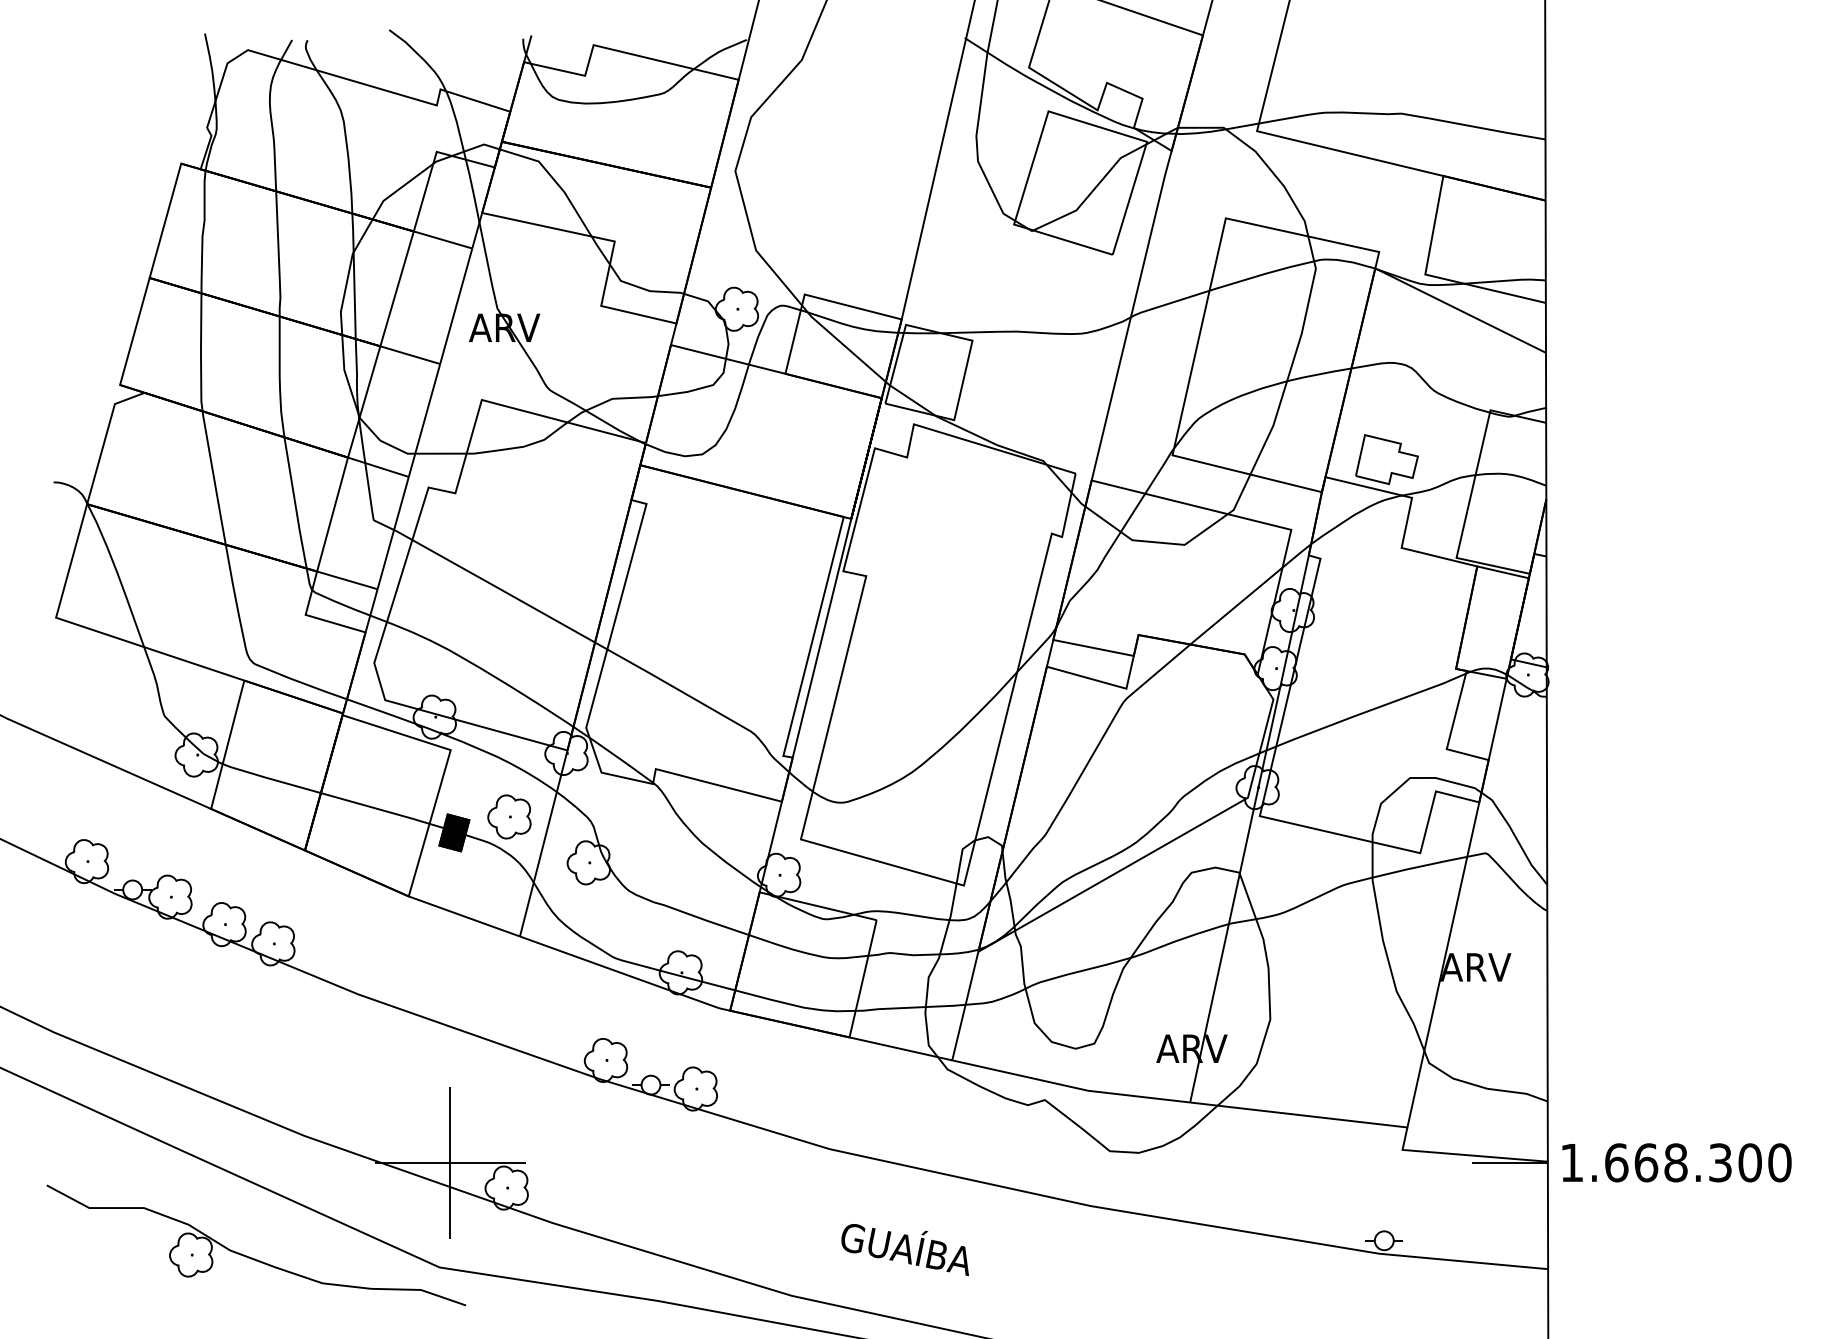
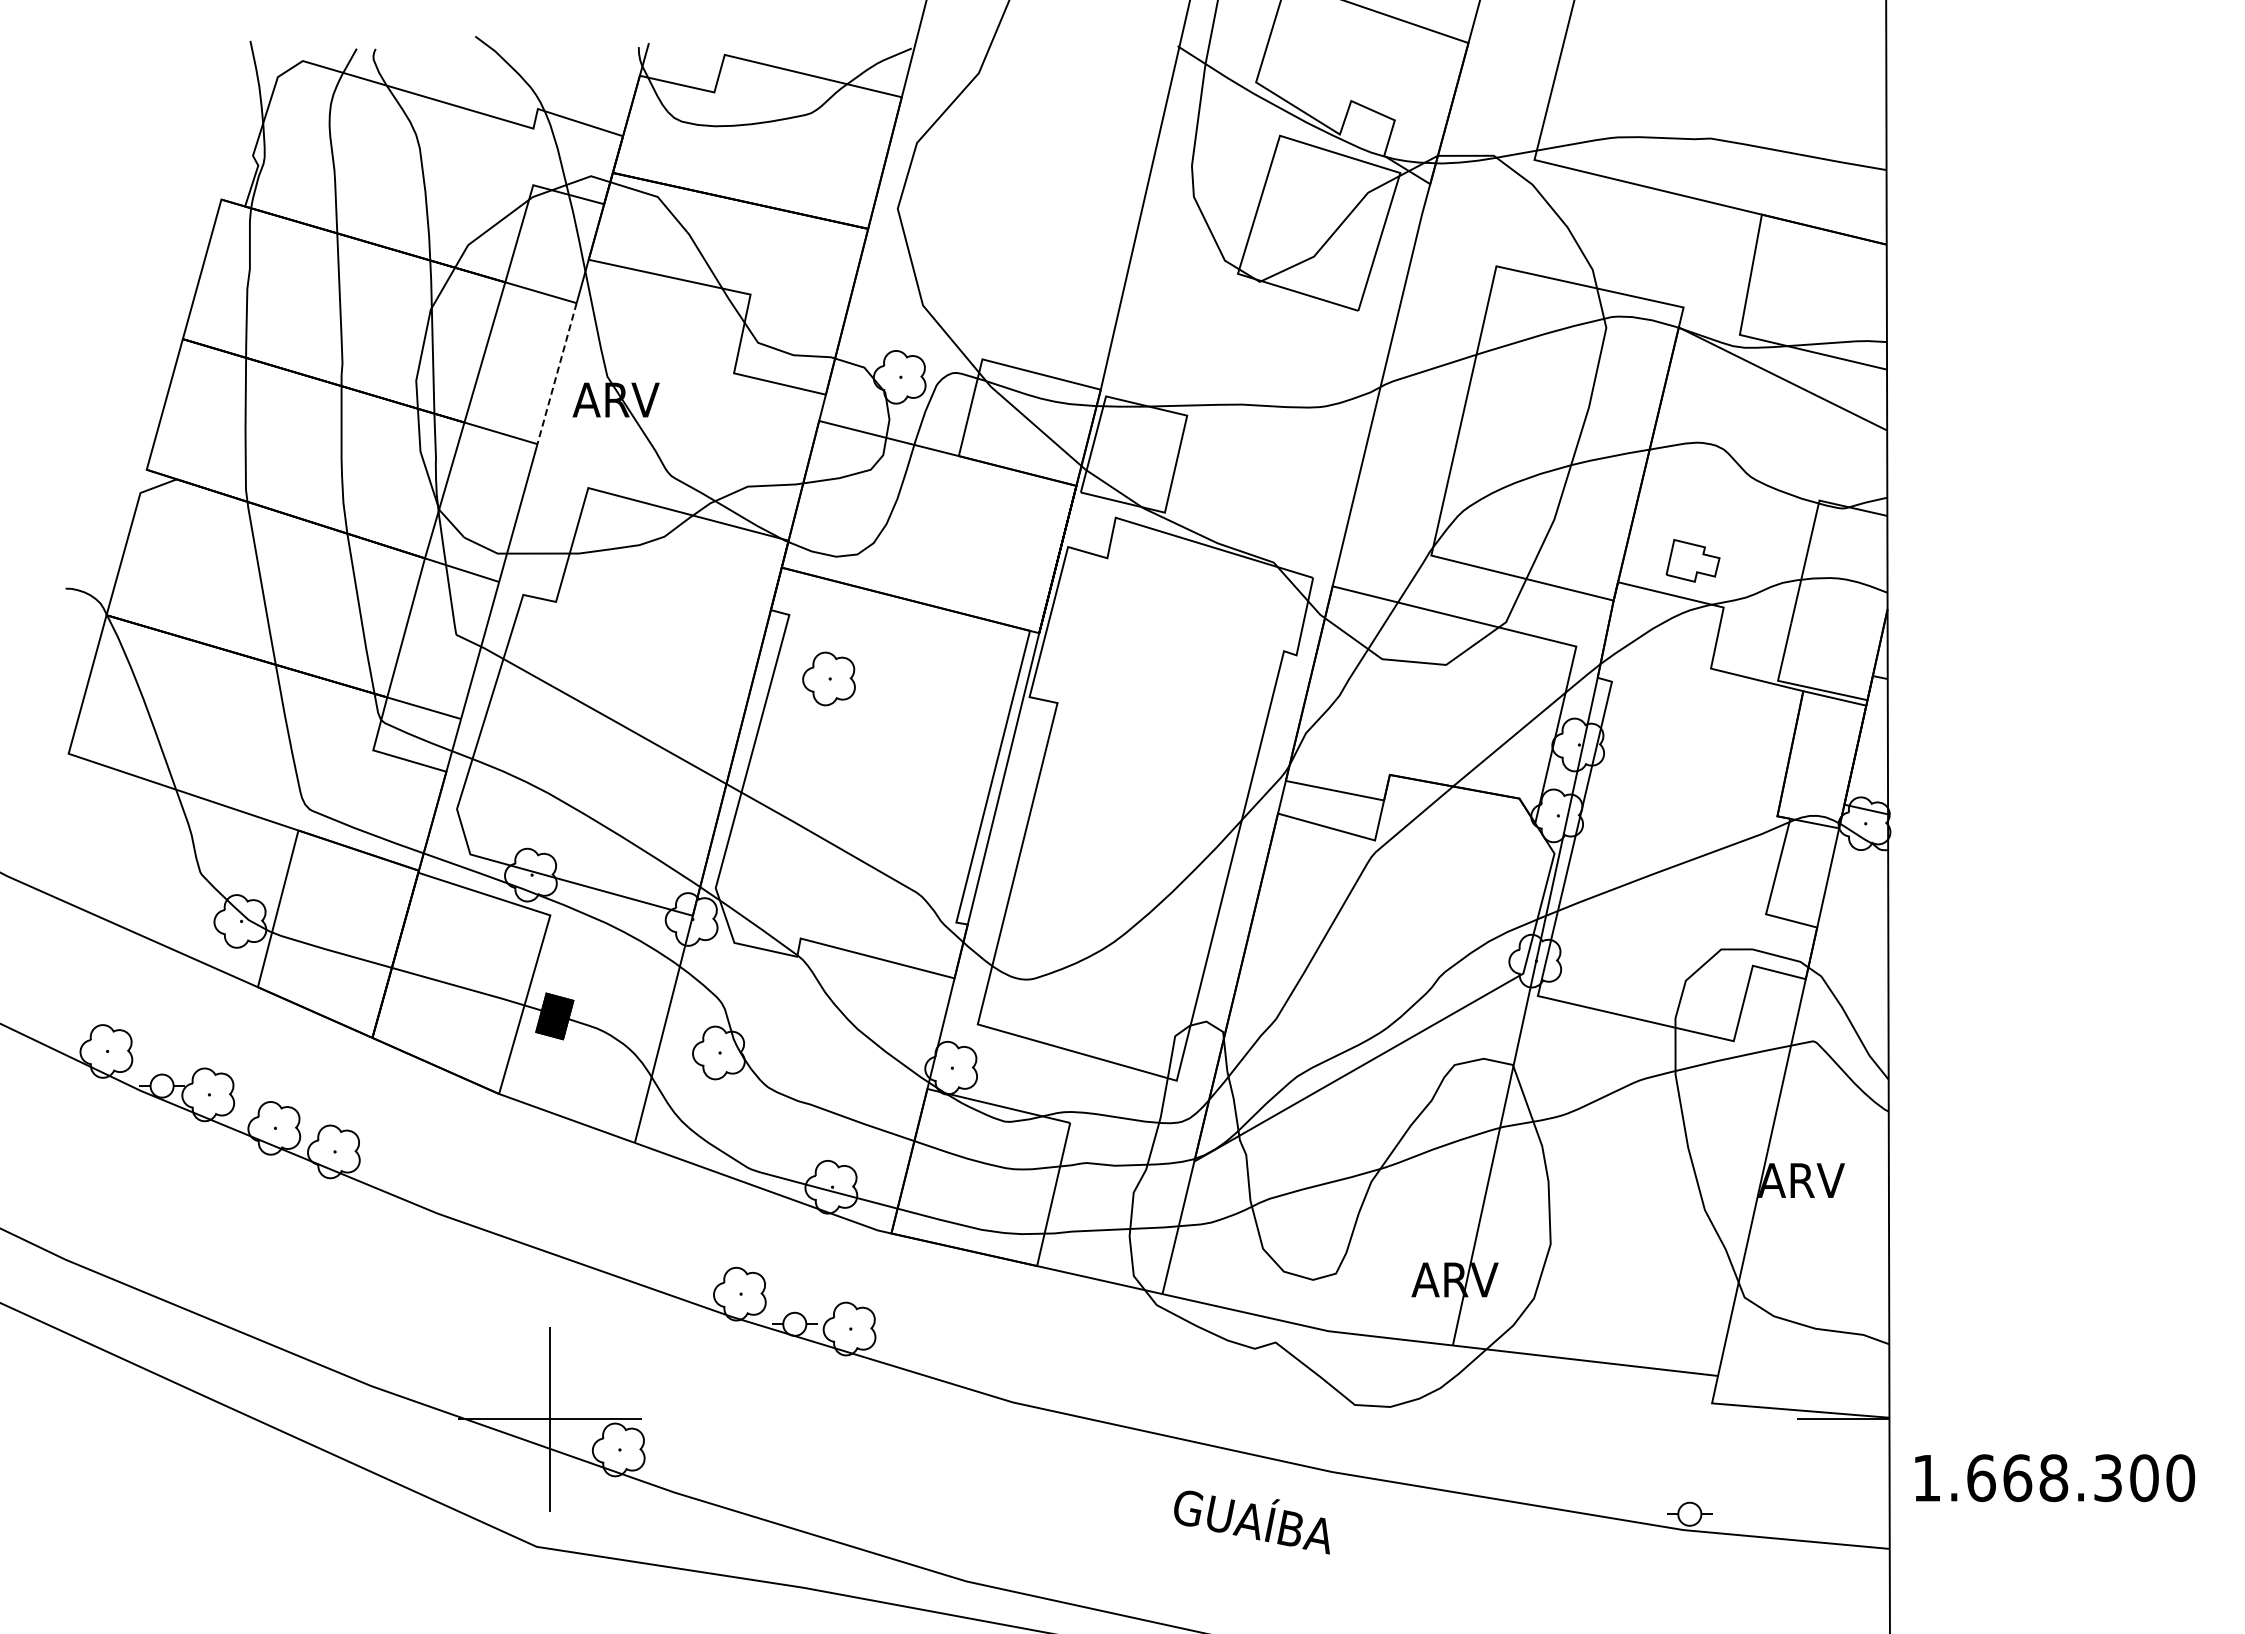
line: (455, 306) -> (556, 374), solid -> dashed
part: (1386, 459) -> (1692, 560), size x0.7
part: (509, 816) -> (828, 678), moved
text: (1677, 1163) -> (2055, 1478), moved
text: (904, 1249) -> (1251, 1522), moved
part: (253, 1258) -> (309, 1535), removed

